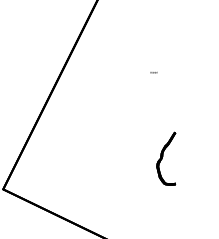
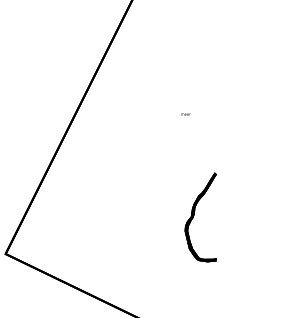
part: (166, 158) -> (200, 217), size x1.4

